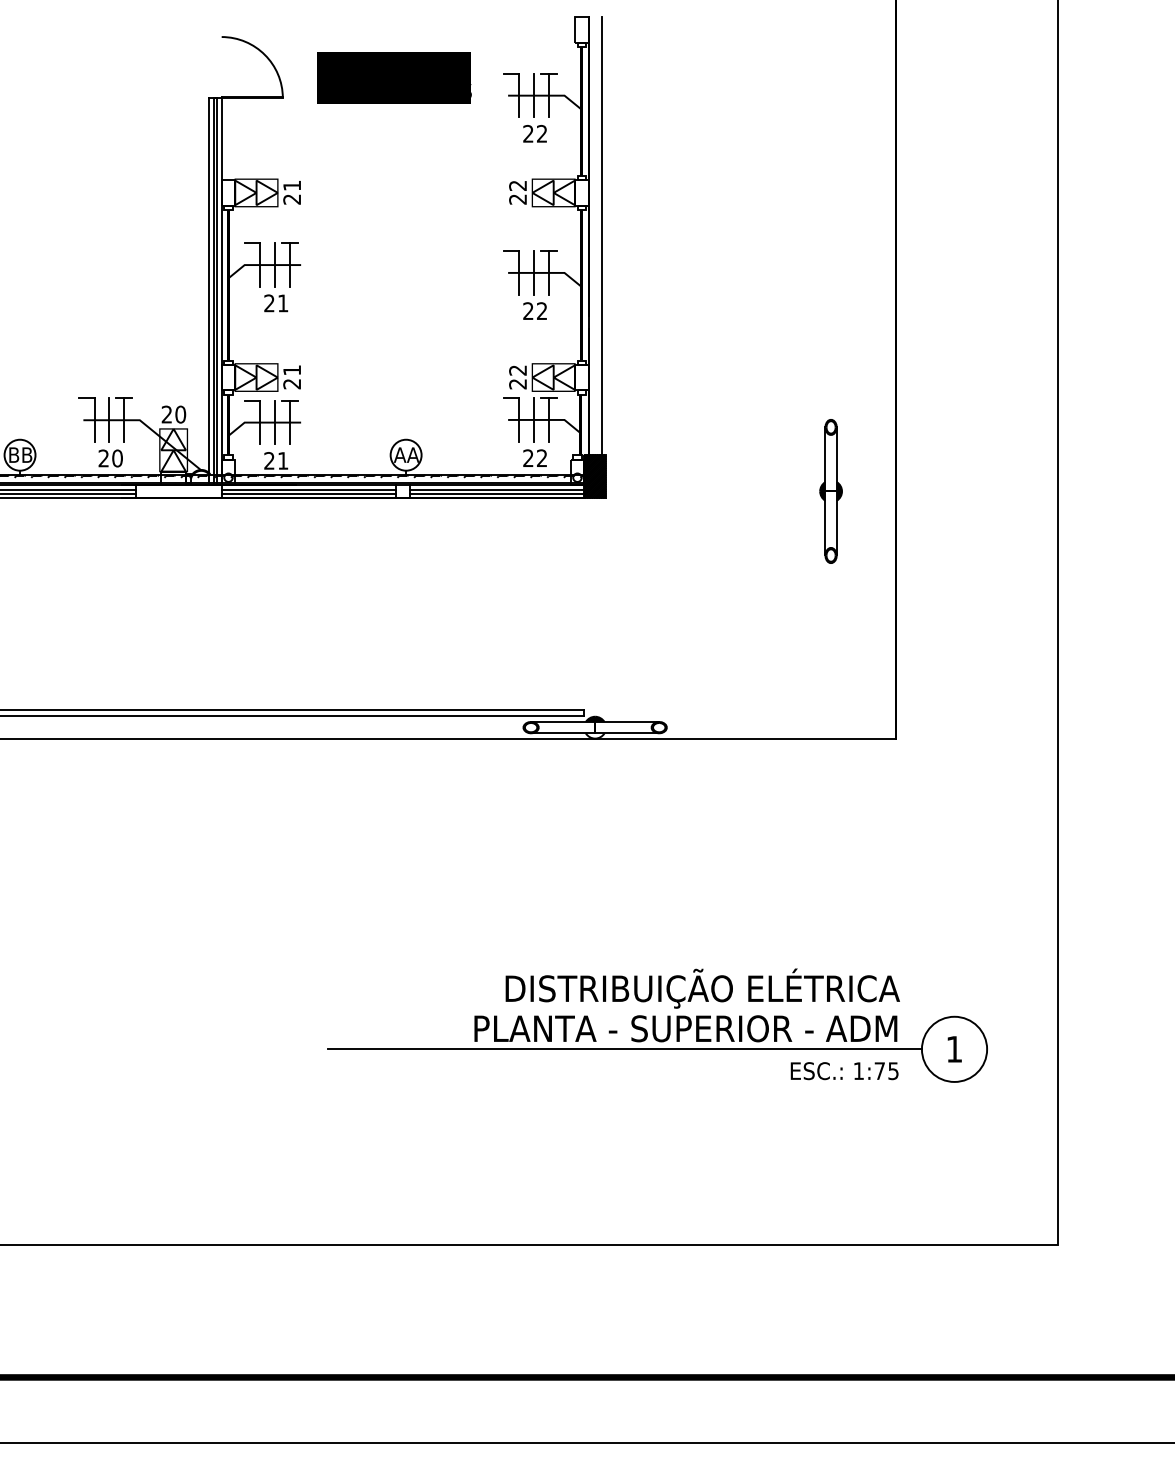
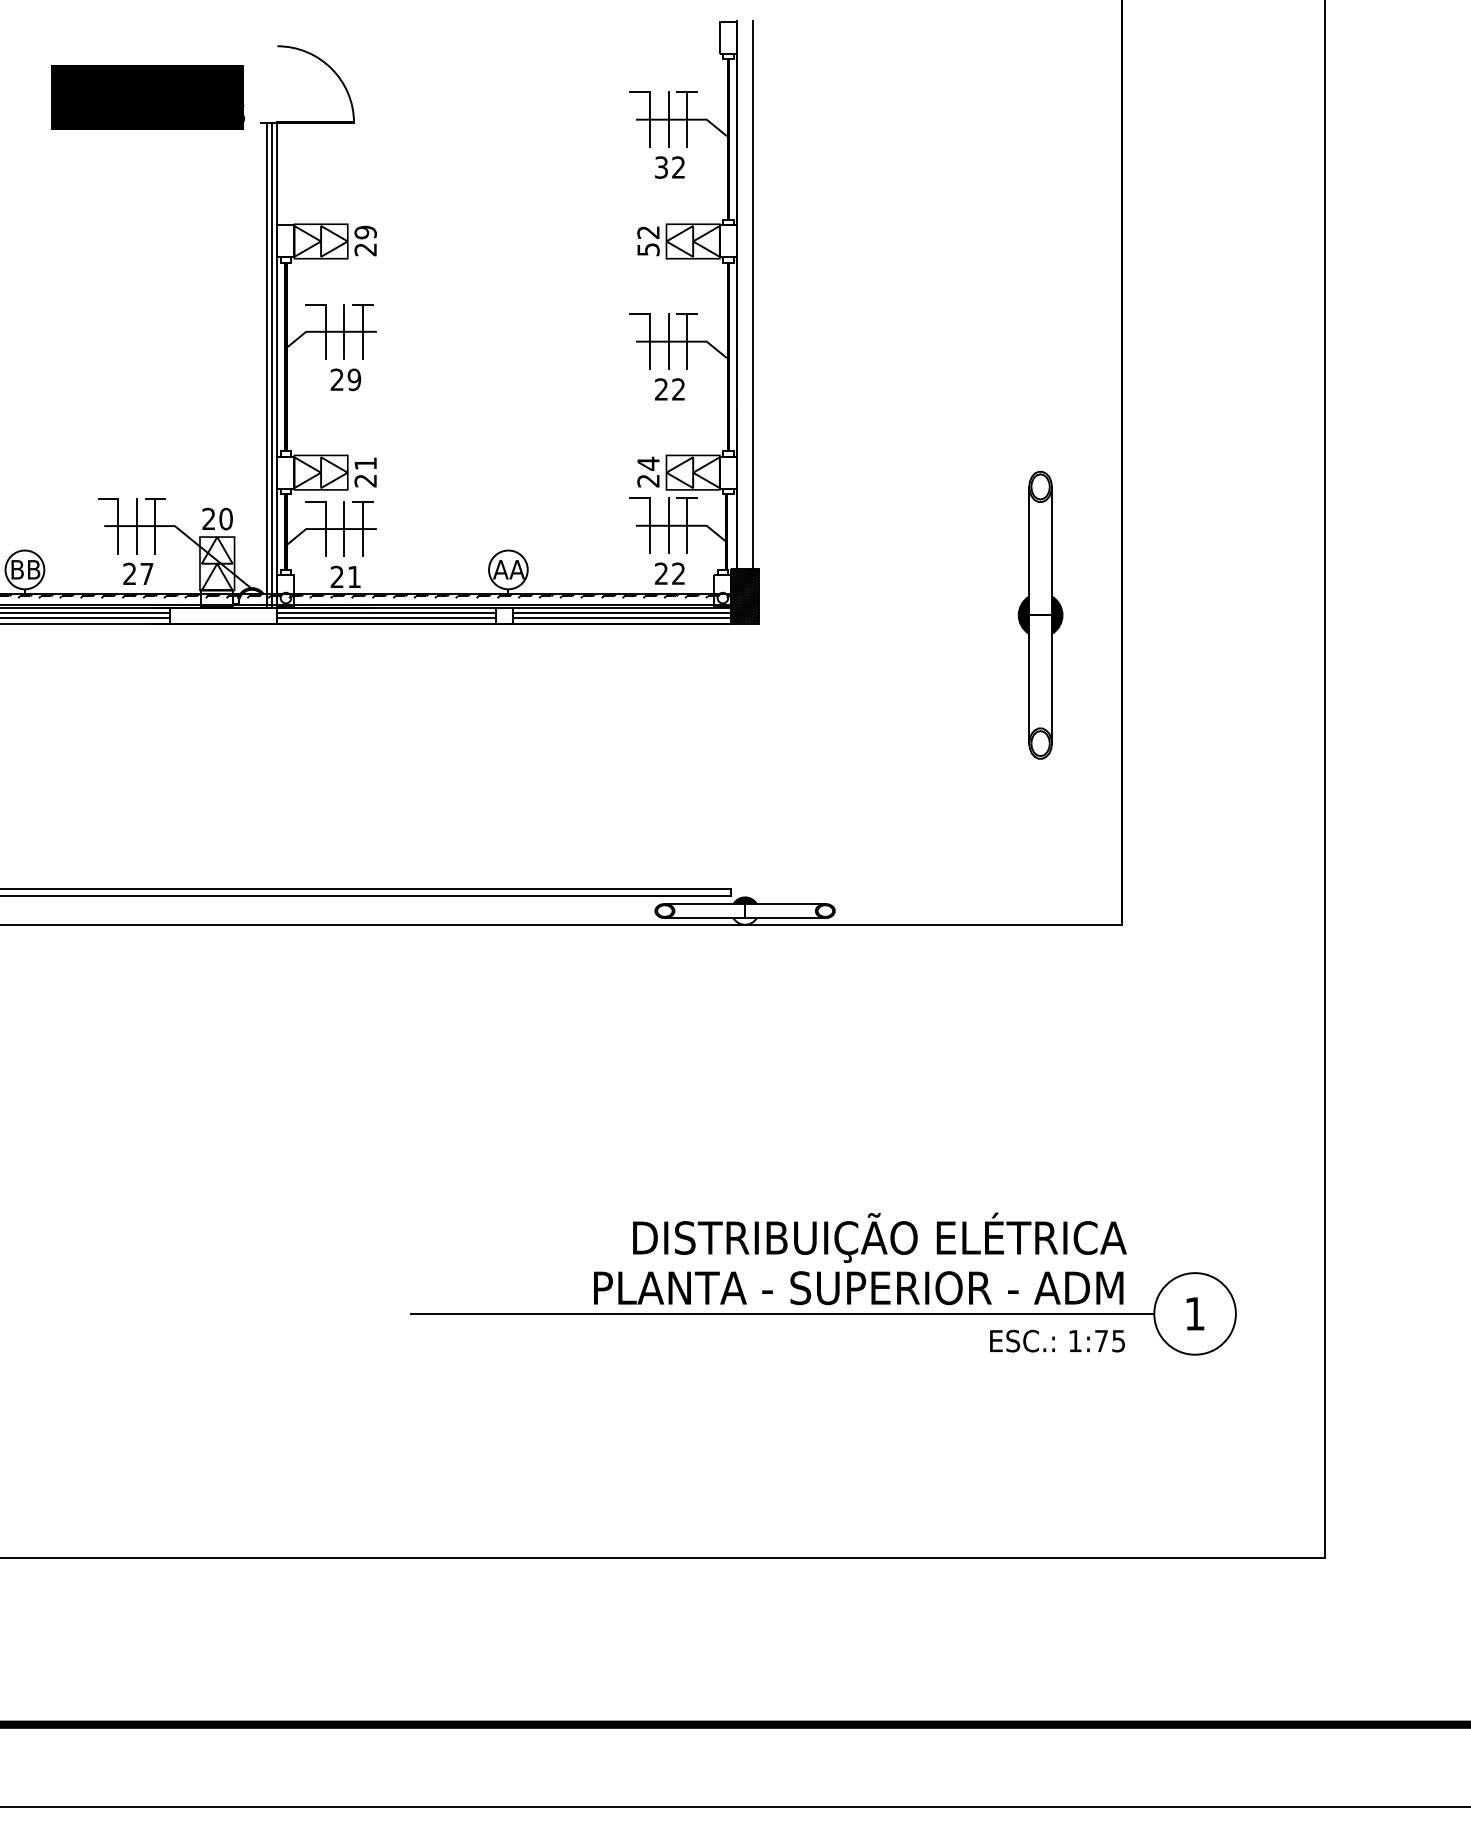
text: (394, 77) -> (148, 96), moved
text: (528, 133) -> (661, 167), 22 -> 32
text: (292, 185) -> (366, 232), 21 -> 29
text: (518, 199) -> (649, 249), 22 -> 52
line: (208, 291) -> (260, 364), removed
text: (282, 303) -> (353, 379), 21 -> 29
text: (517, 370) -> (647, 463), 22 -> 24
text: (117, 458) -> (146, 574), 20 -> 27
part: (830, 491) -> (1039, 615), size x1.6

